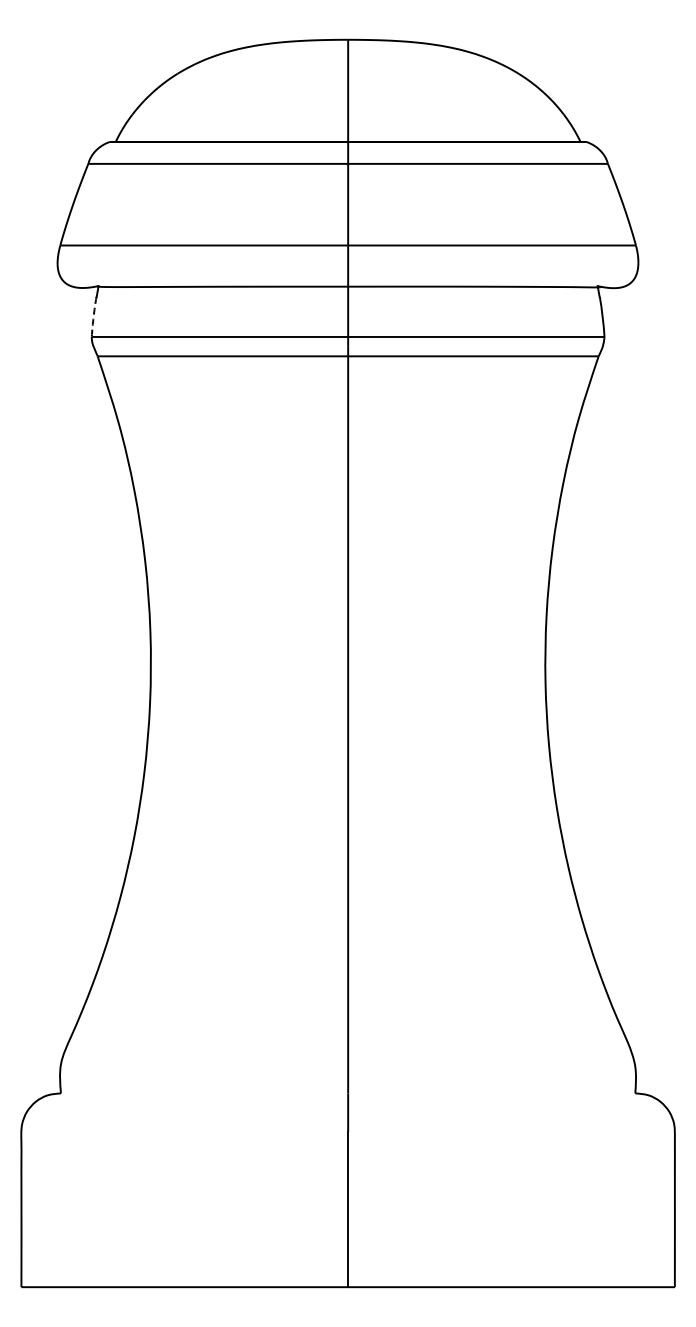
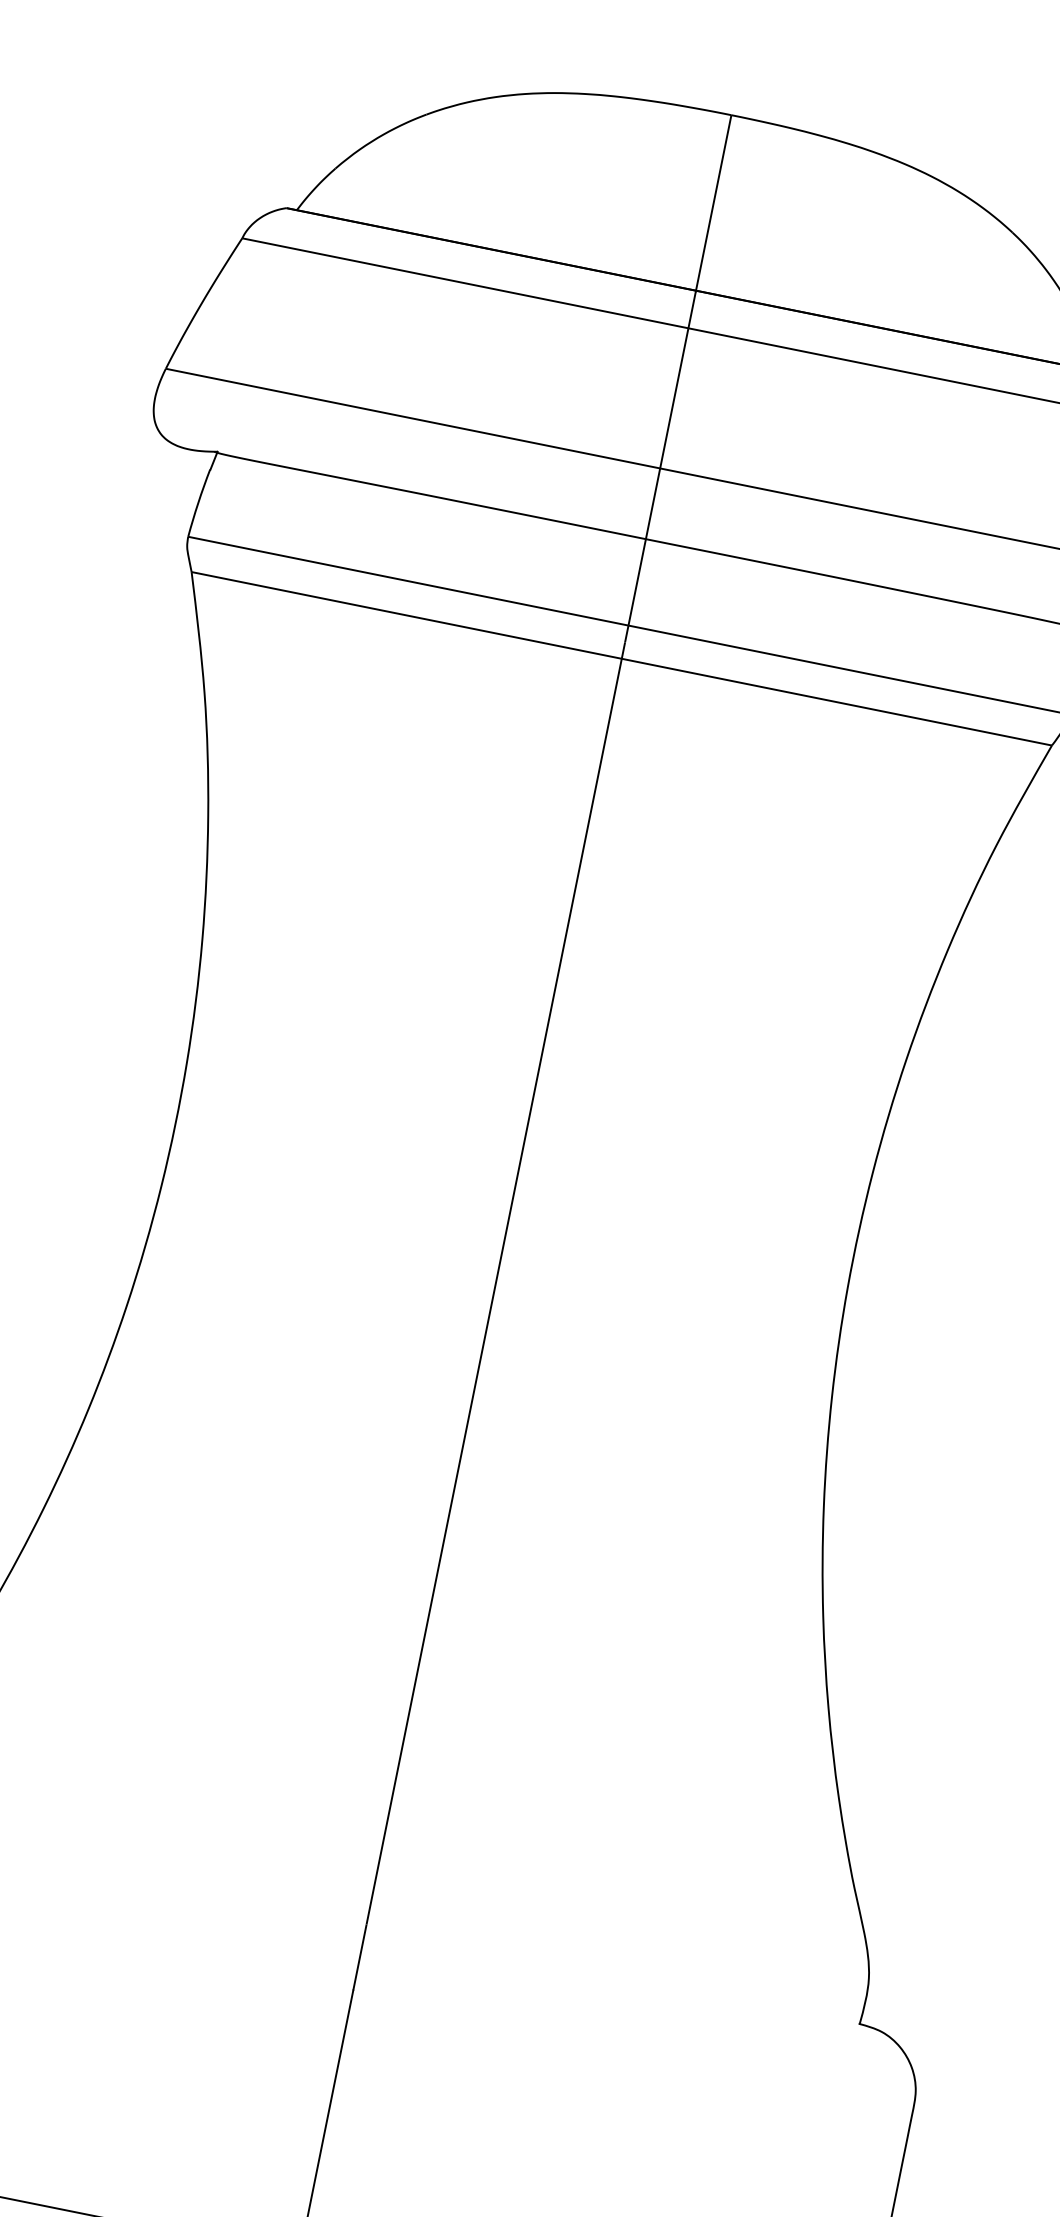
arc: (93, 316) -> (198, 502), dashed -> solid

